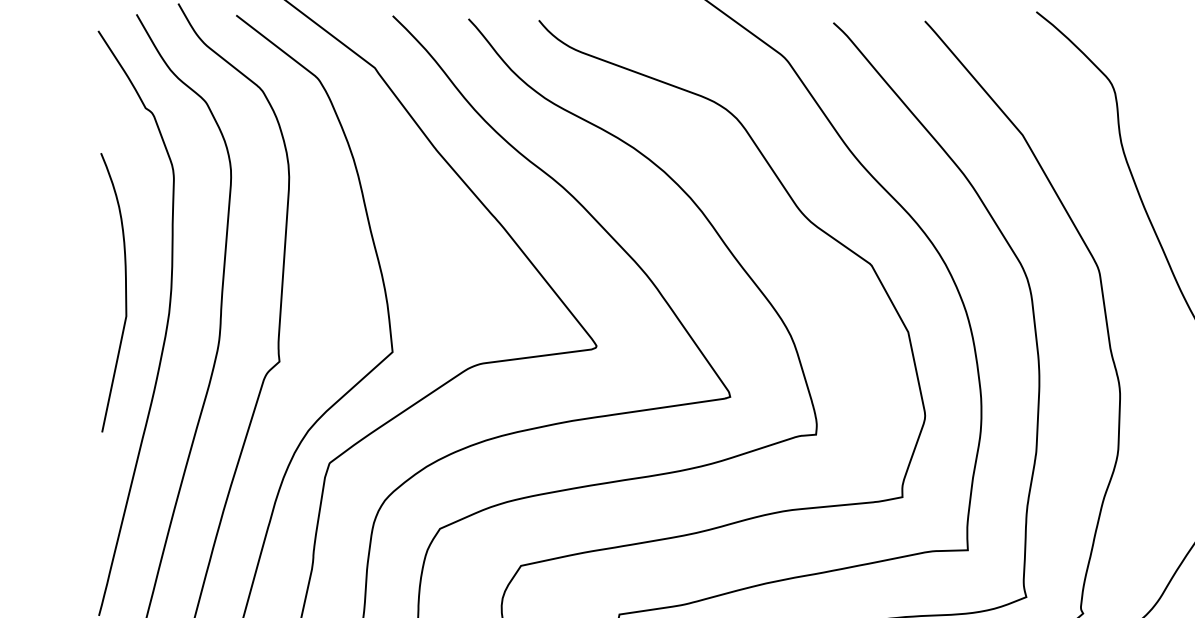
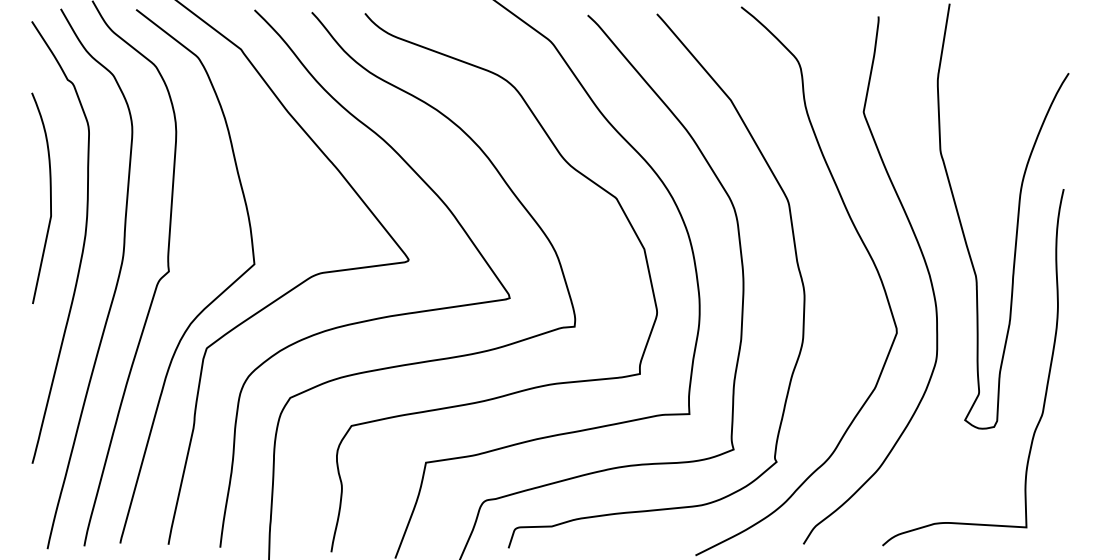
curve: (125, 291) -> (50, 197), moved

